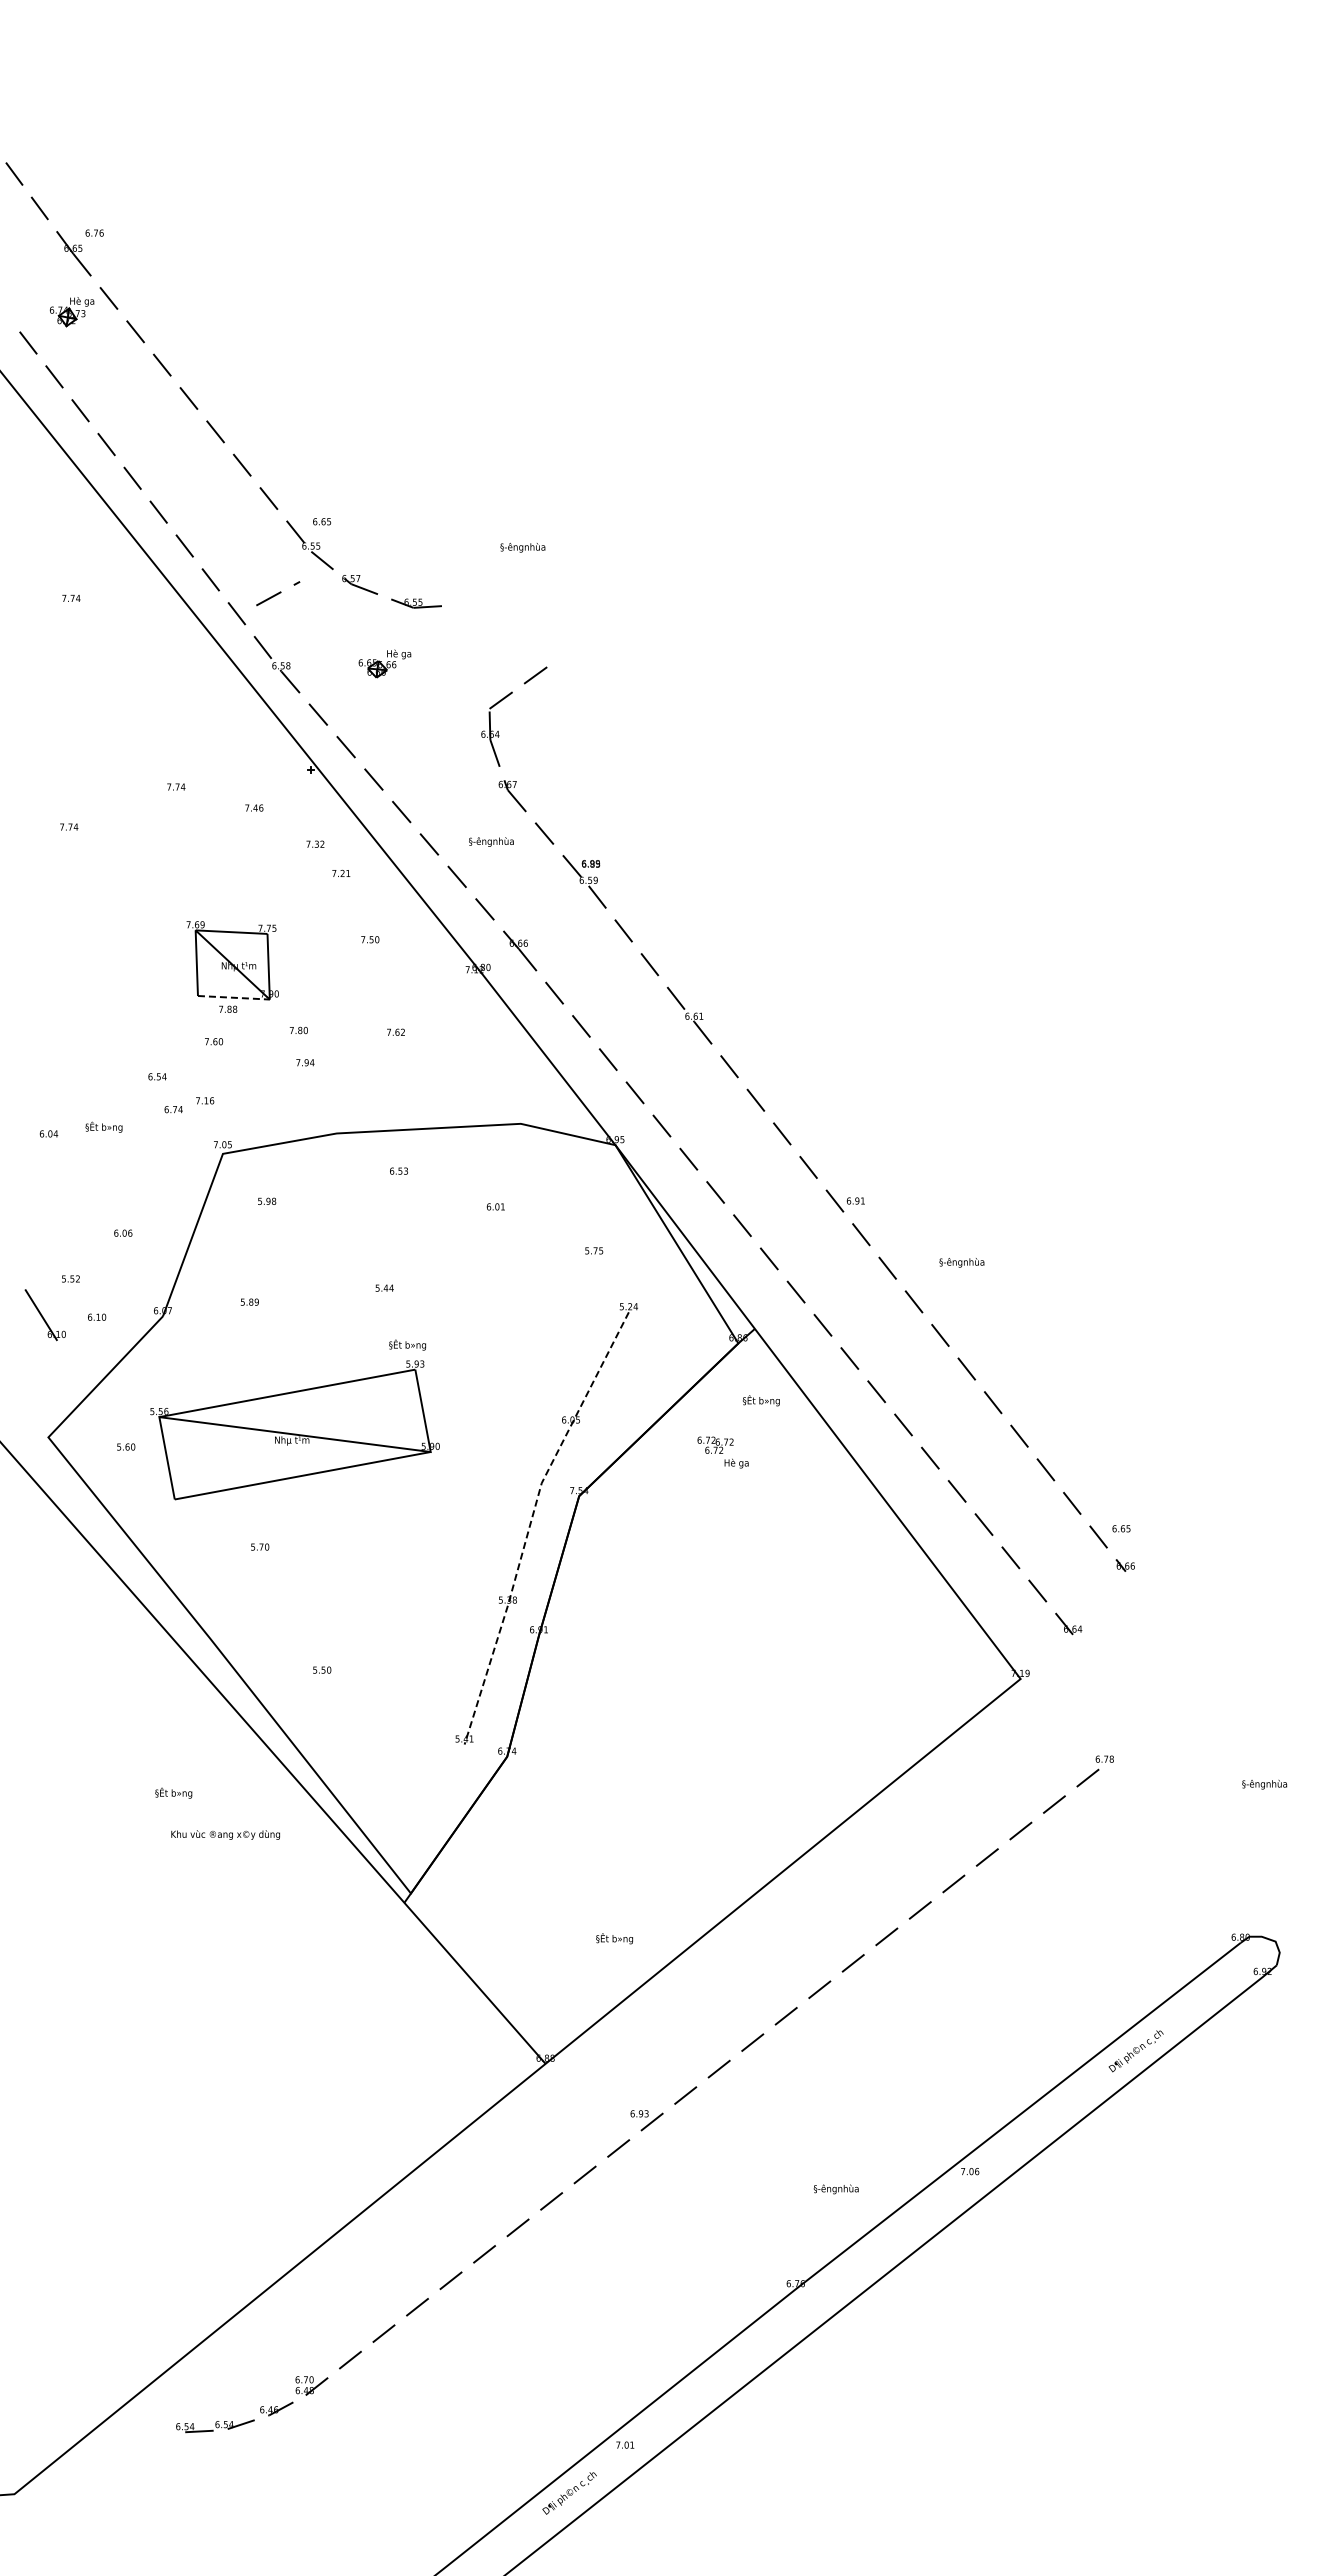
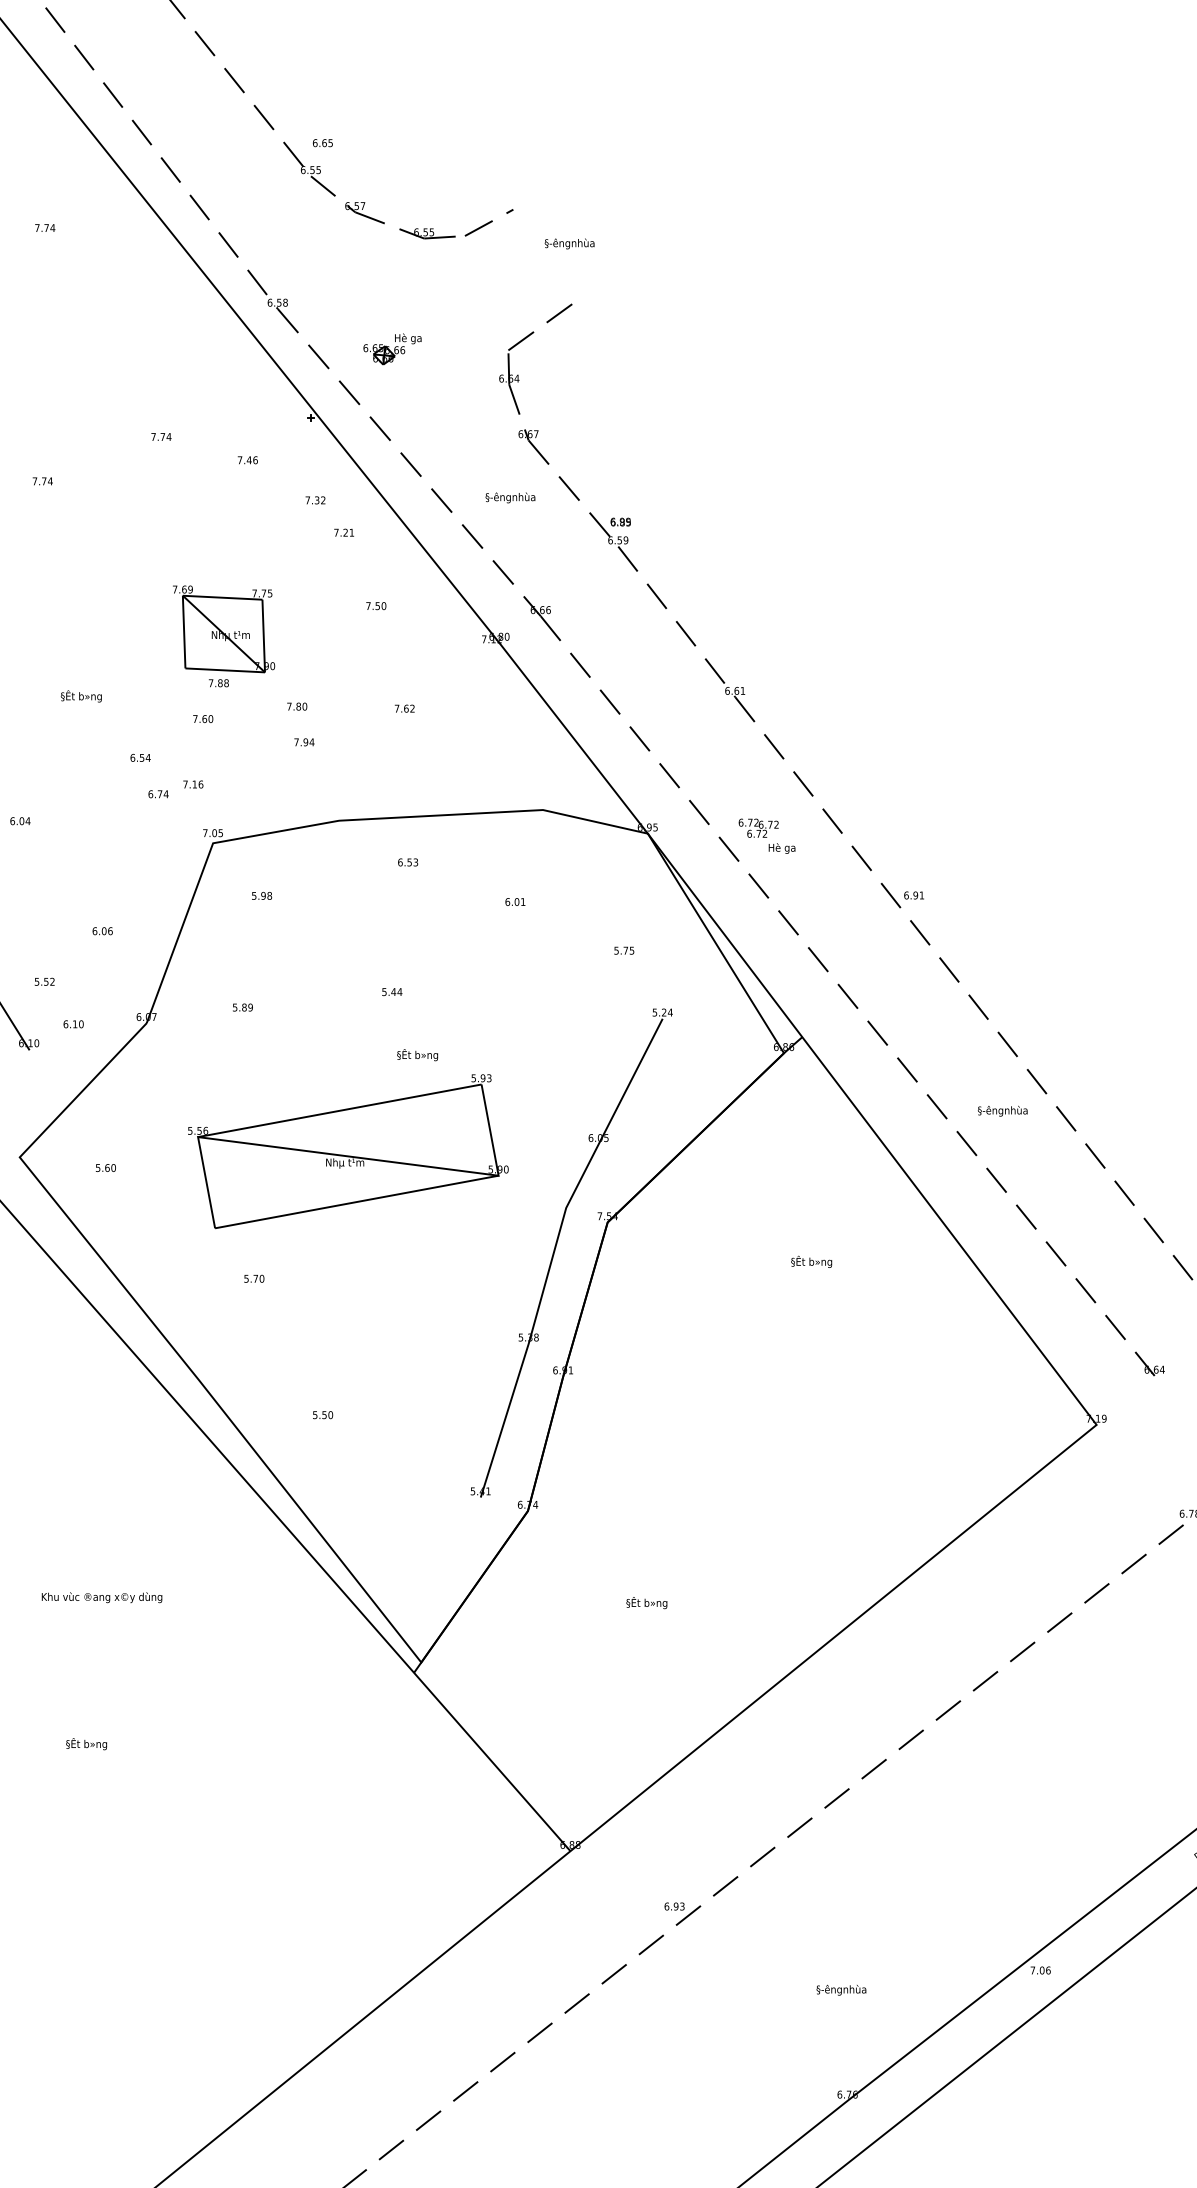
text: (522, 547) -> (569, 243), moved
line: (278, 593) -> (489, 222), moved
part: (384, 663) -> (392, 348), moved
line: (233, 997) -> (224, 670), dashed -> solid
text: (103, 1126) -> (80, 695), moved
text: (961, 1262) -> (1002, 1110), moved
text: (761, 1400) -> (811, 1261), moved
part: (294, 1430) -> (347, 1151), moved
text: (722, 1452) -> (766, 836), moved
line: (530, 1522) -> (553, 1251), dashed -> solid
text: (173, 1792) -> (86, 1743), moved
text: (225, 1834) -> (101, 1597), moved
text: (614, 1938) -> (646, 1602), moved
text: (835, 2189) -> (840, 1990), moved

